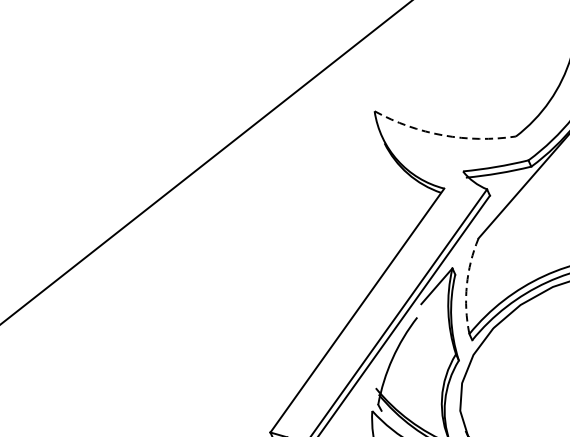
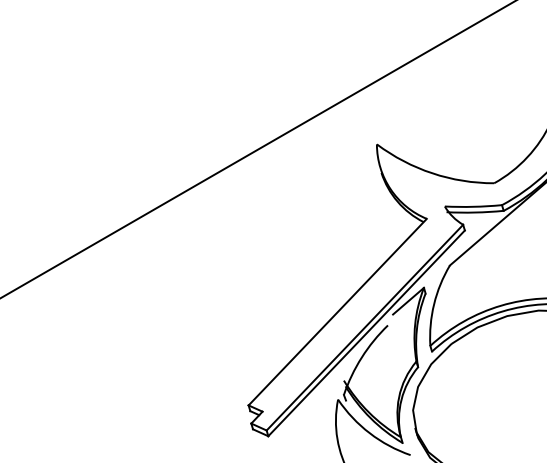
arc: (443, 135) -> (432, 173), dashed -> solid
arc: (467, 285) -> (434, 304), dashed -> solid

